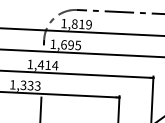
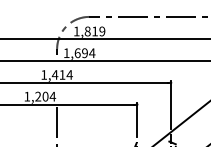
text: (77, 45) -> (91, 53), 1,695 -> 1,694
text: (30, 85) -> (45, 96), 1,333 -> 1,204

